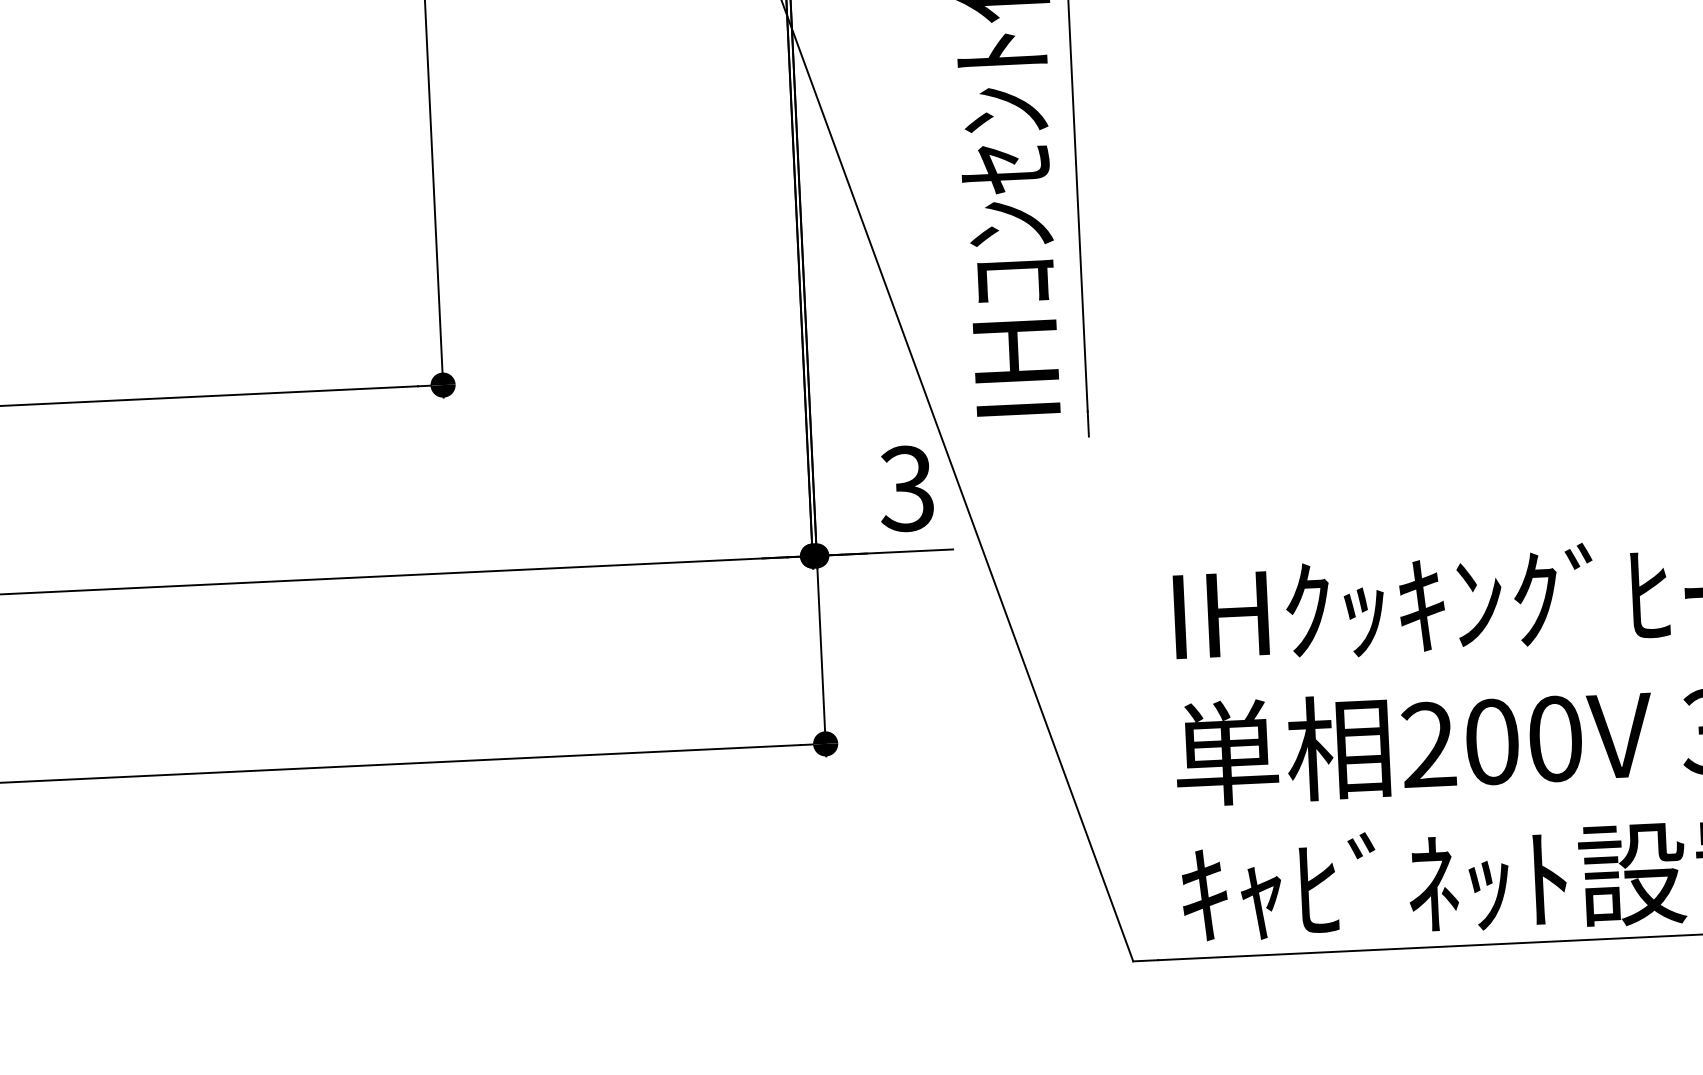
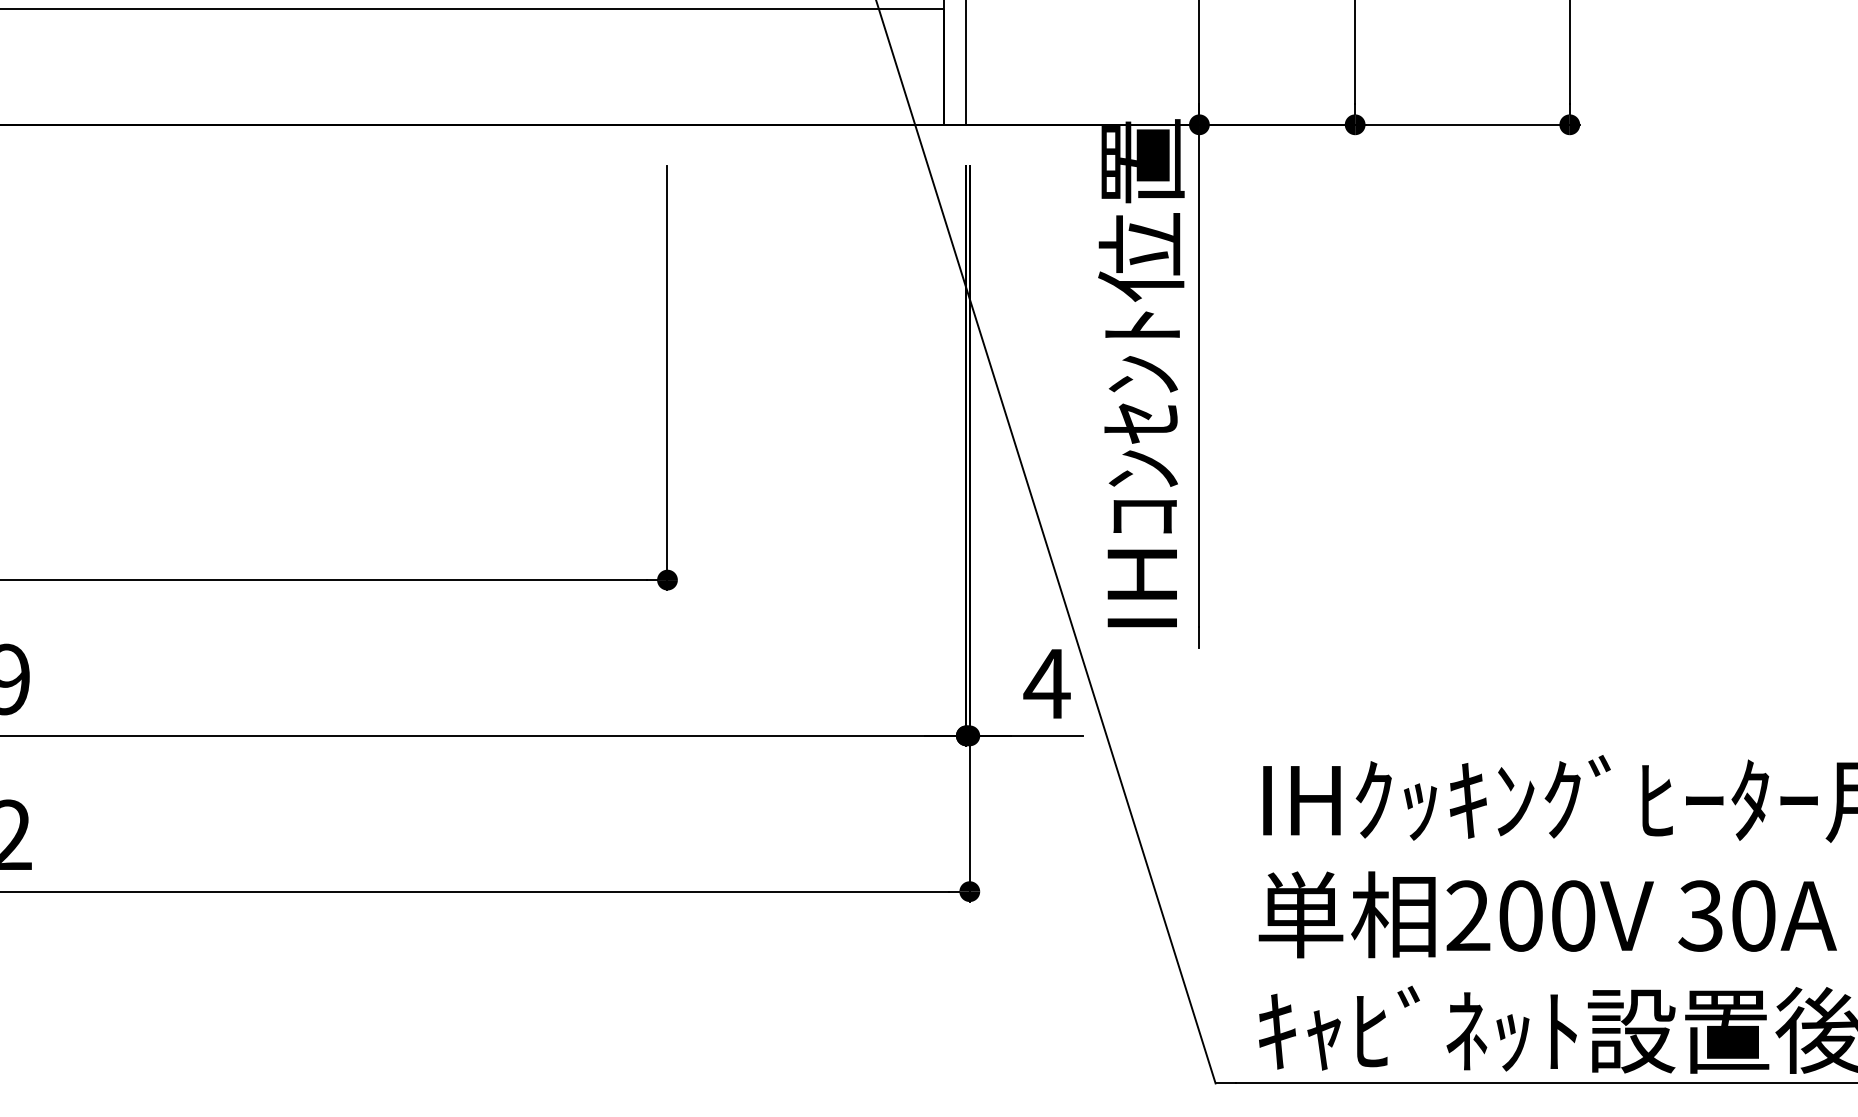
text: (906, 488) -> (1046, 683), 3 -> 4

